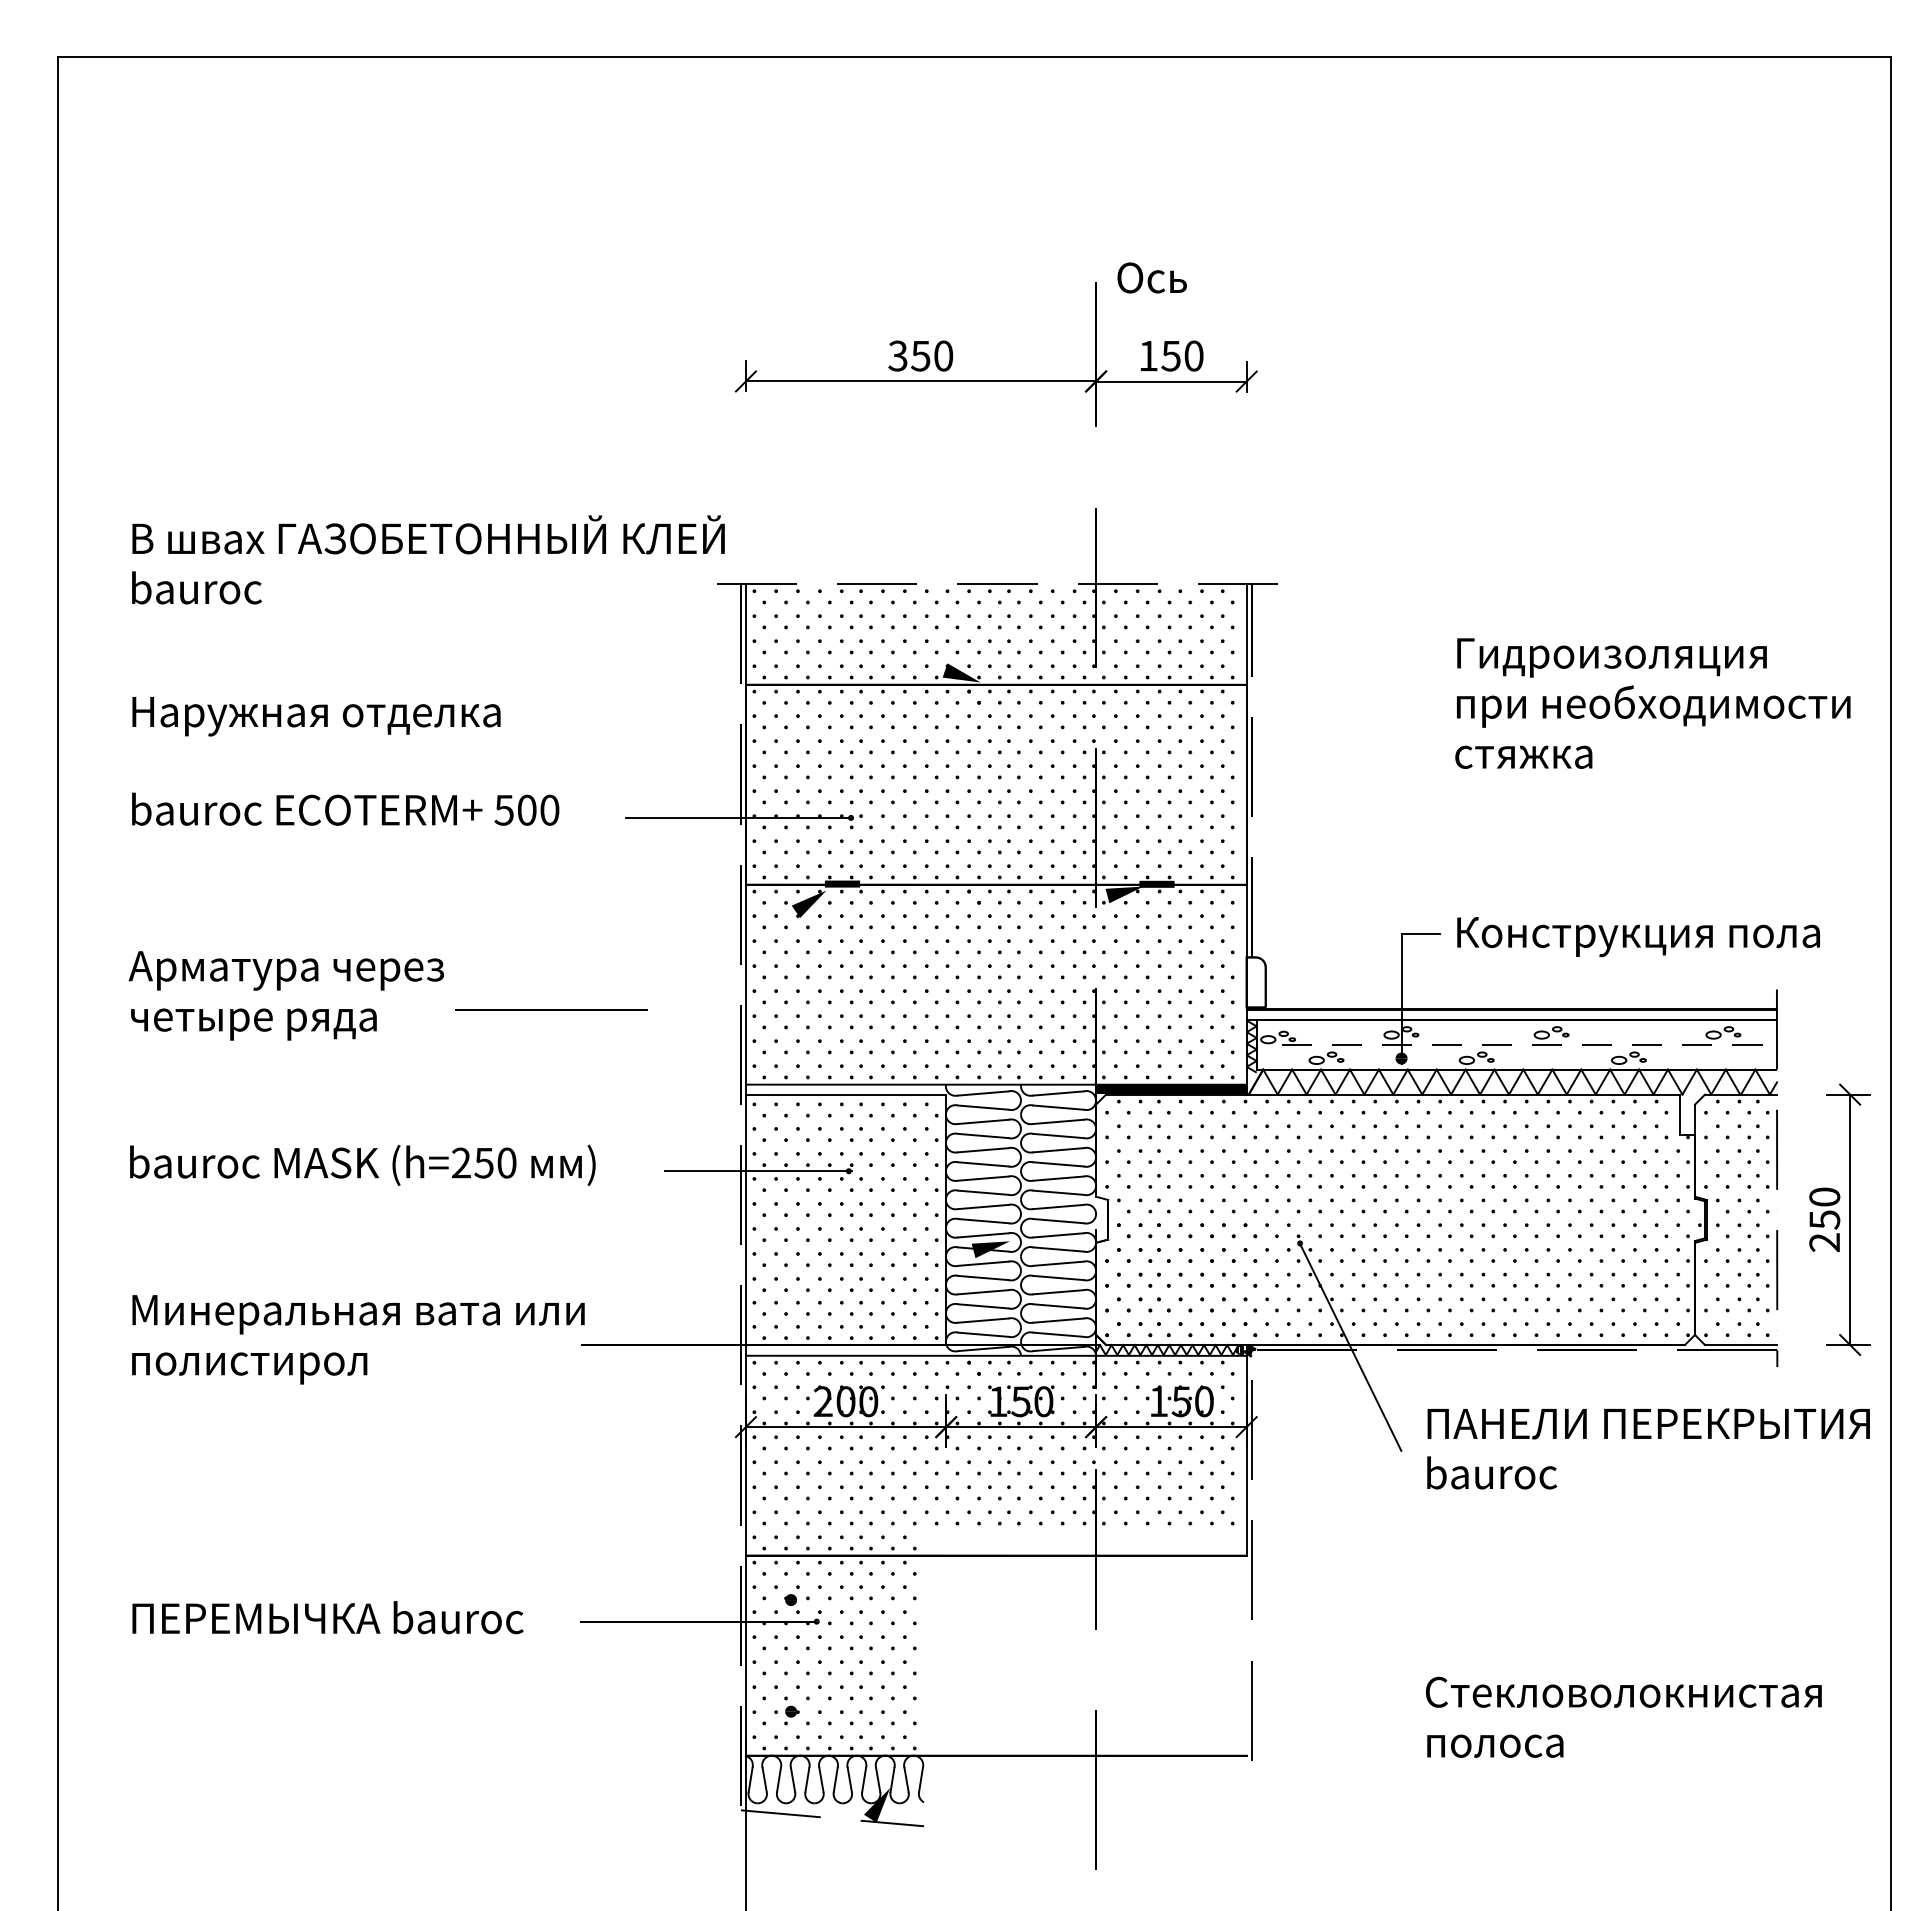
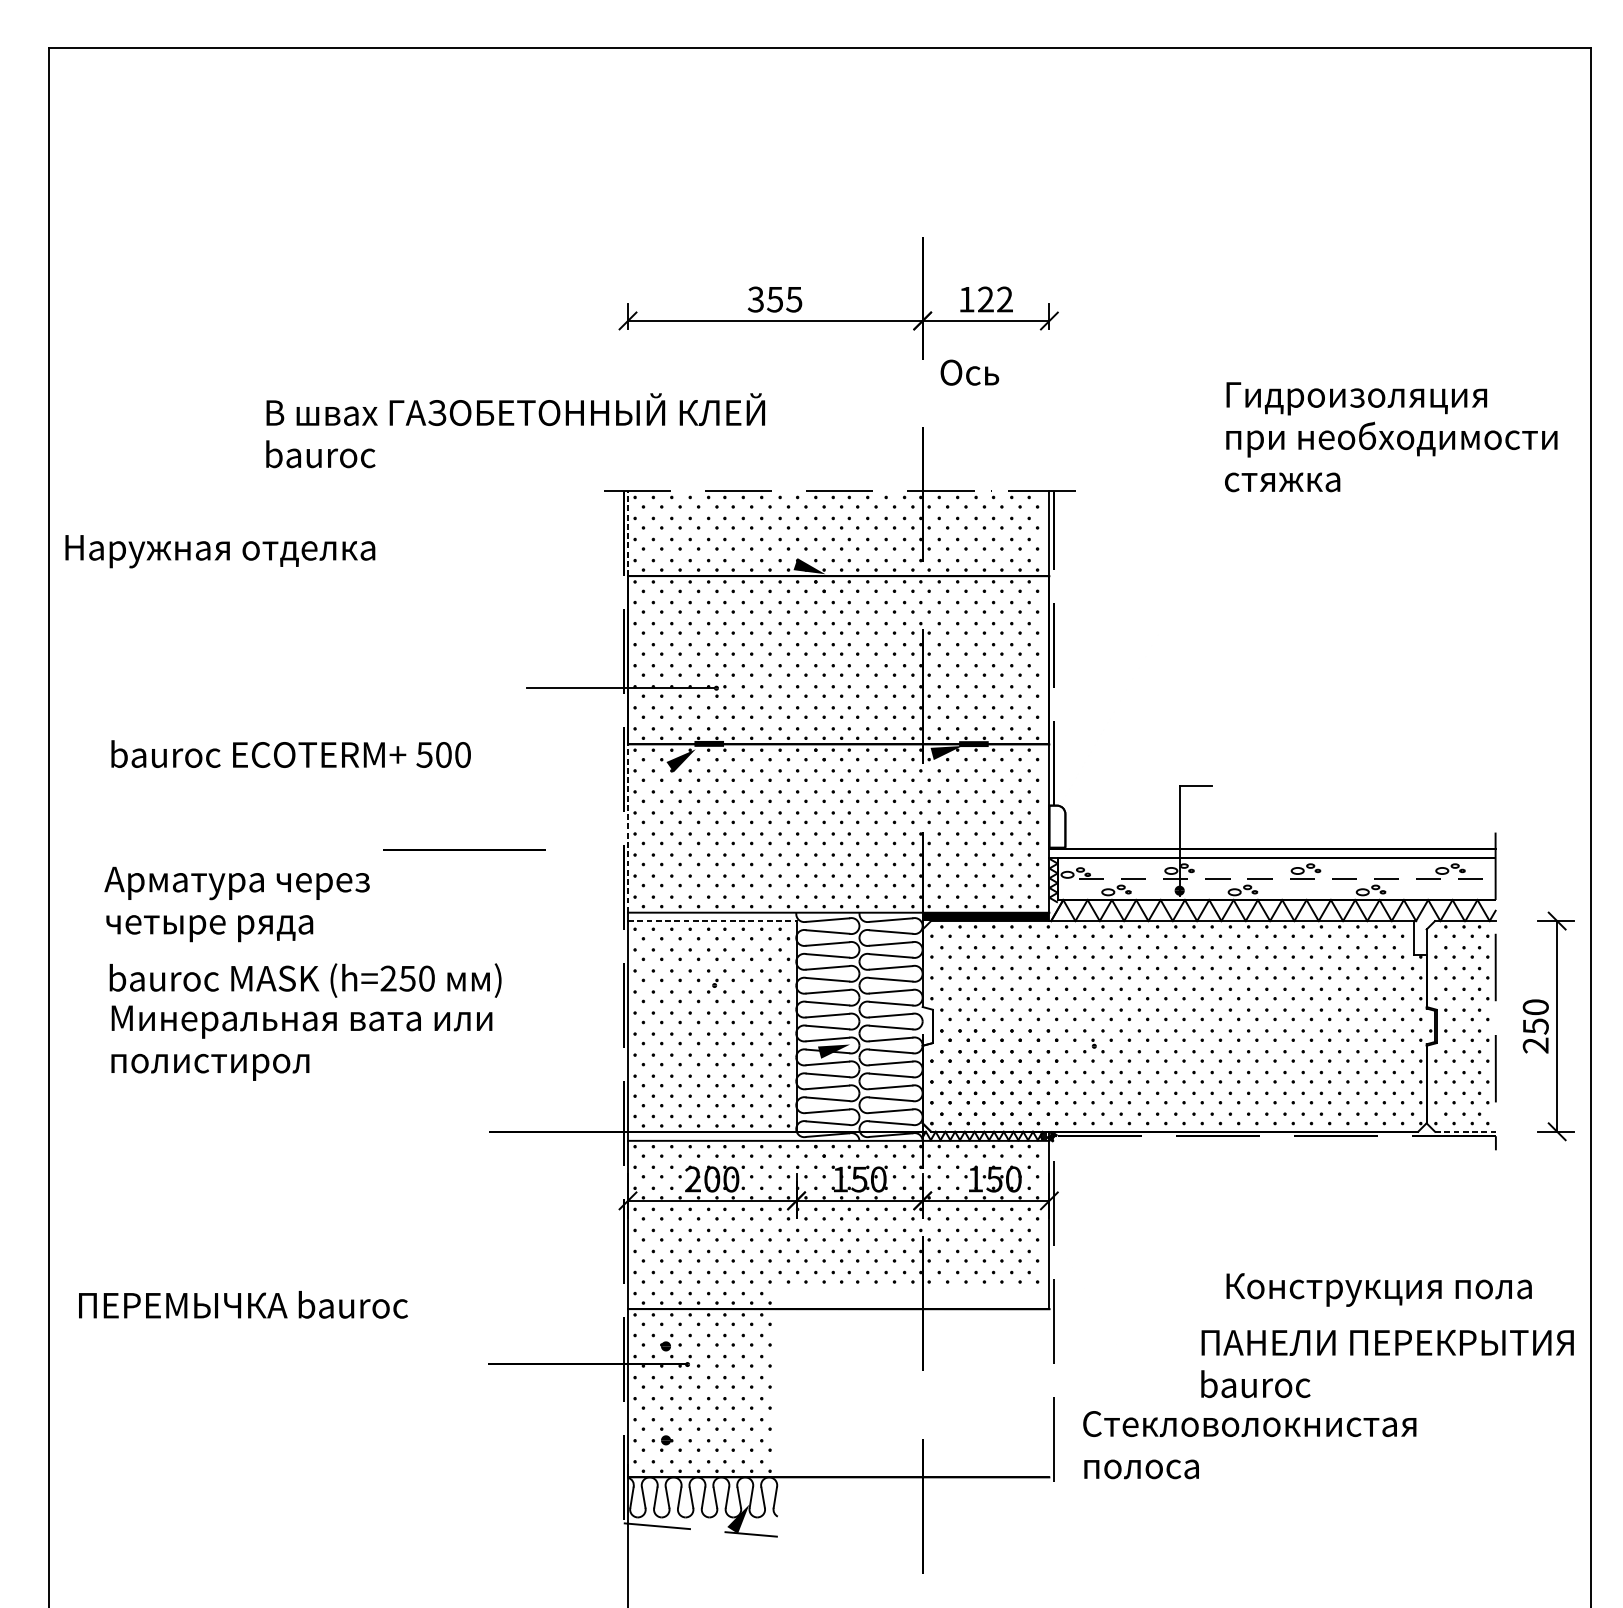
text: (1151, 277) -> (969, 372), moved
text: (943, 355) -> (794, 299), 350 -> 355
text: (1182, 355) -> (995, 299), 150 -> 122
text: (428, 559) -> (515, 430), moved
line: (745, 633) -> (627, 533), solid -> dashed
text: (1652, 703) -> (1390, 437), moved
text: (316, 716) -> (220, 551), moved
text: (345, 808) -> (291, 753), moved
text: (1638, 937) -> (1379, 1290), moved
line: (745, 984) -> (627, 828), solid -> dashed
text: (286, 995) -> (237, 904), moved
line: (846, 1094) -> (712, 920), solid -> dashed
line: (758, 1171) -> (638, 985), removed
text: (358, 1339) -> (301, 1042), moved
line: (1741, 1344) -> (1465, 1131), solid -> dashed
line: (1350, 1346) -> (1136, 1133), removed
text: (1648, 1448) -> (1387, 1363), moved
text: (327, 1617) -> (243, 1304), moved
text: (1623, 1716) -> (1249, 1444), moved

